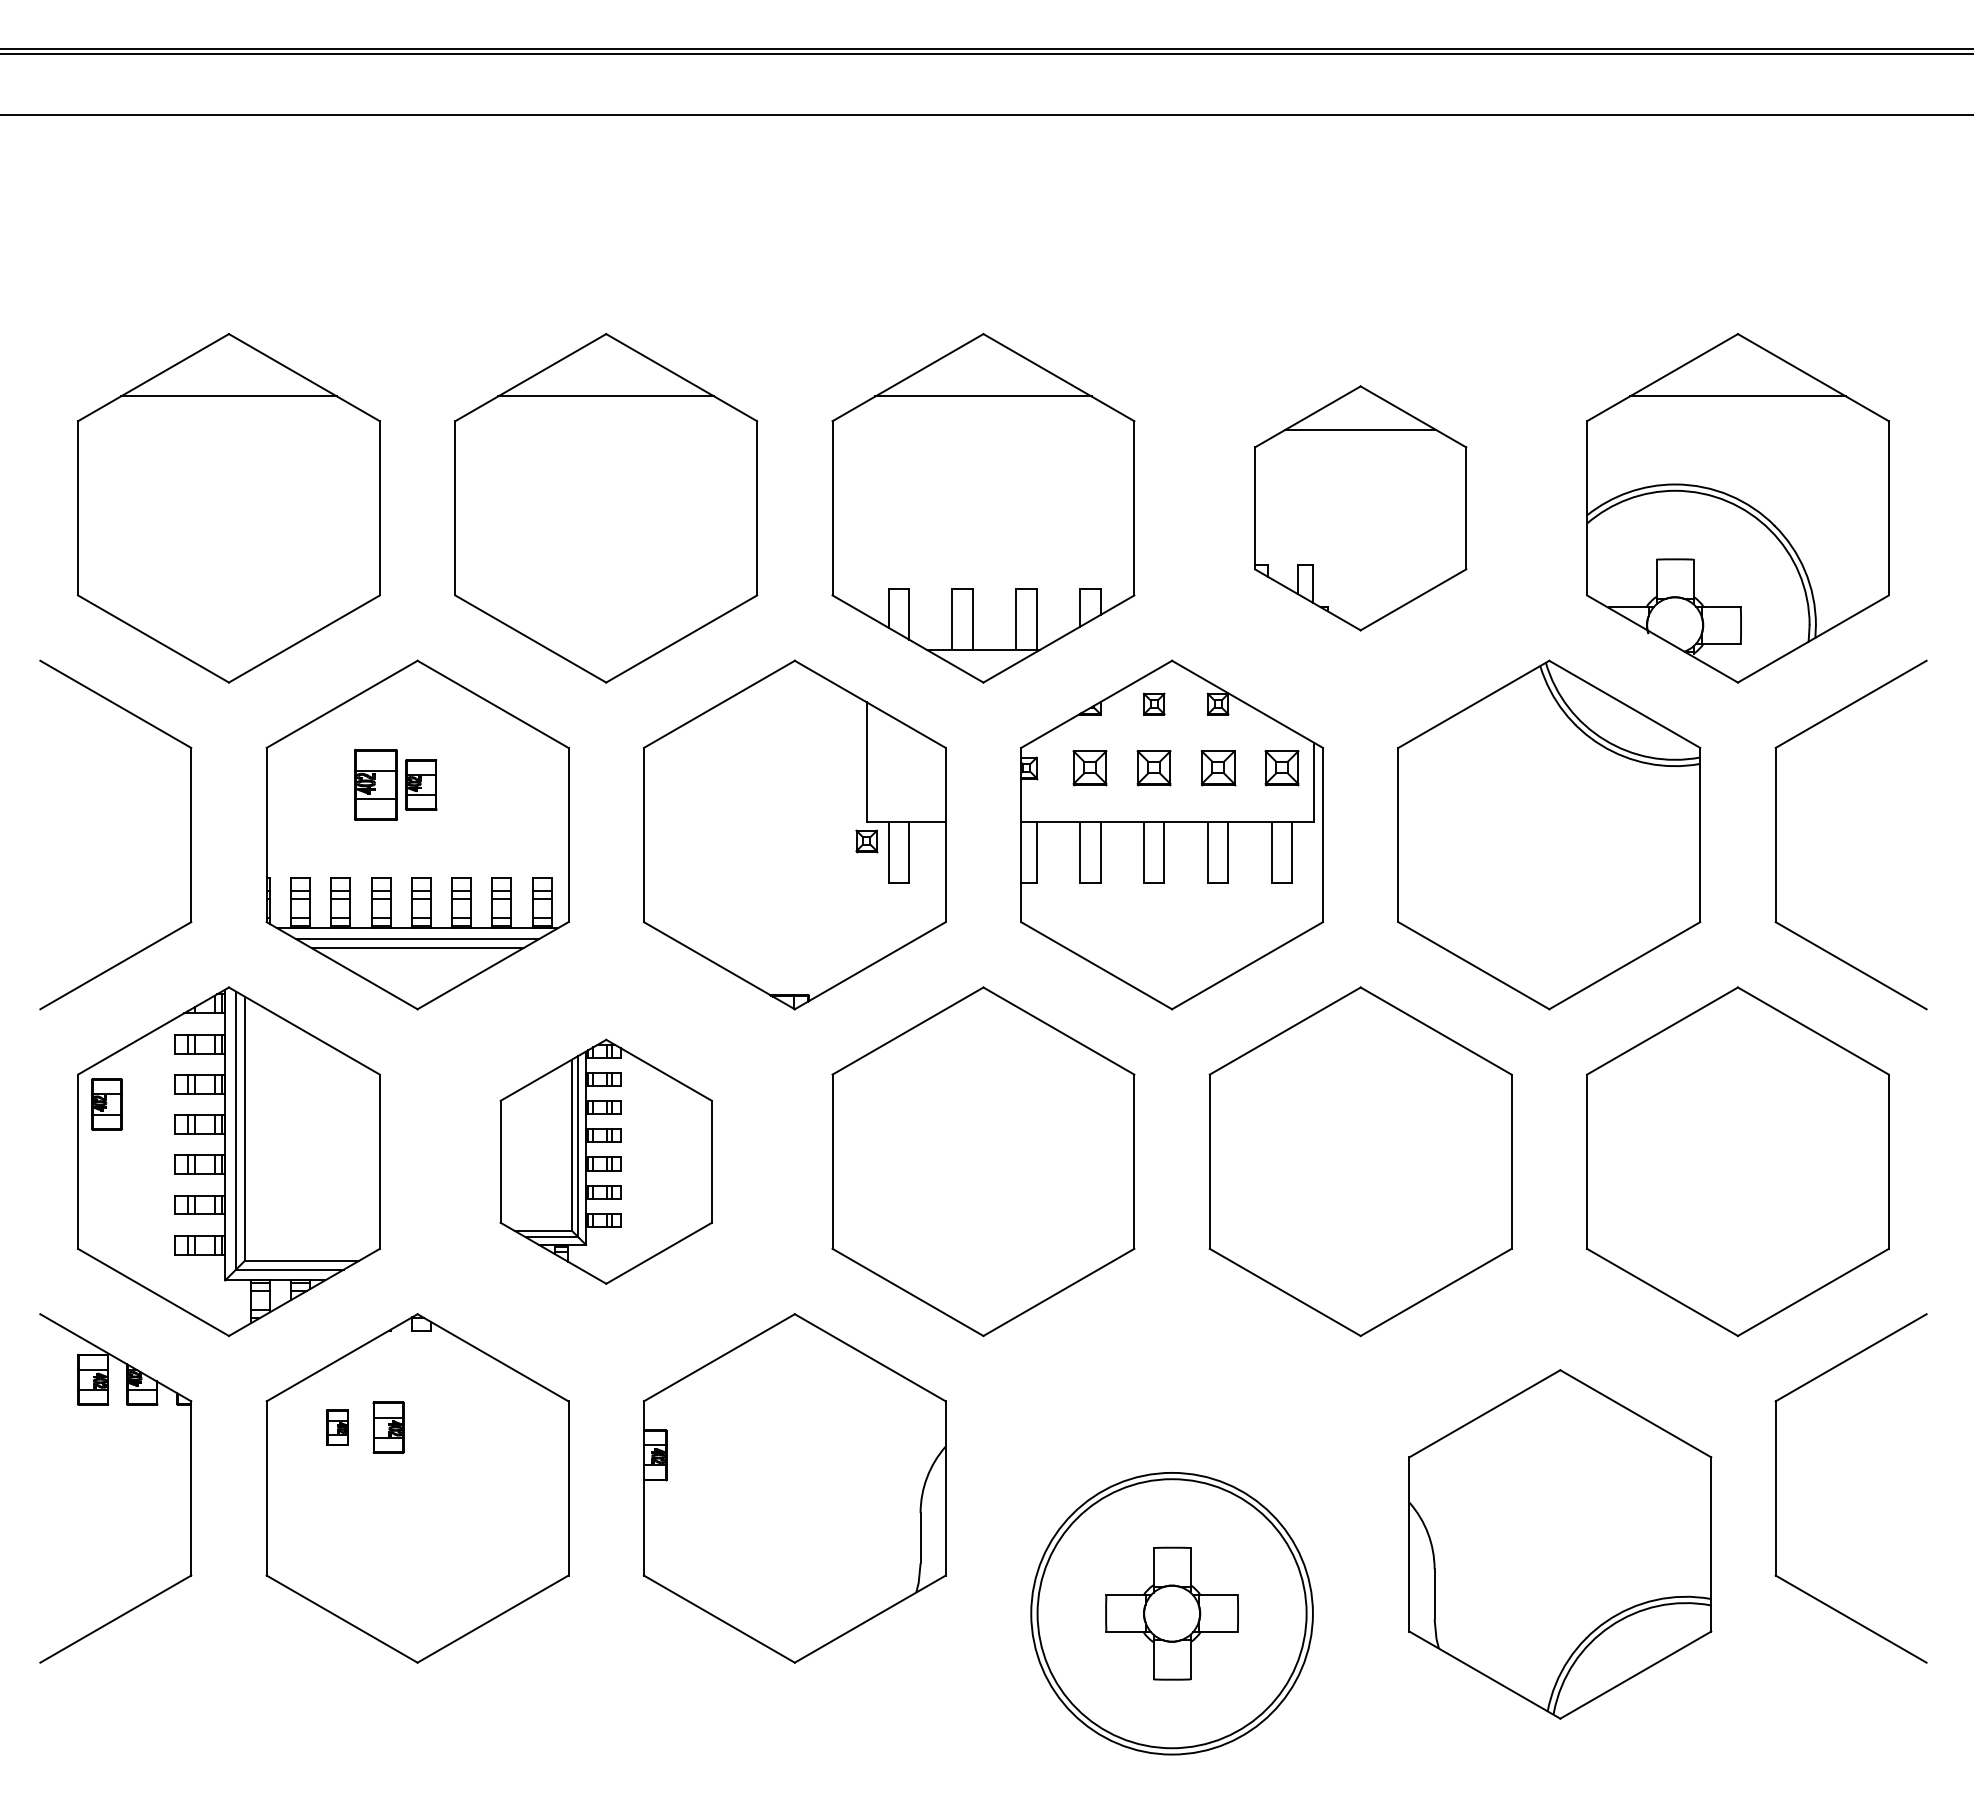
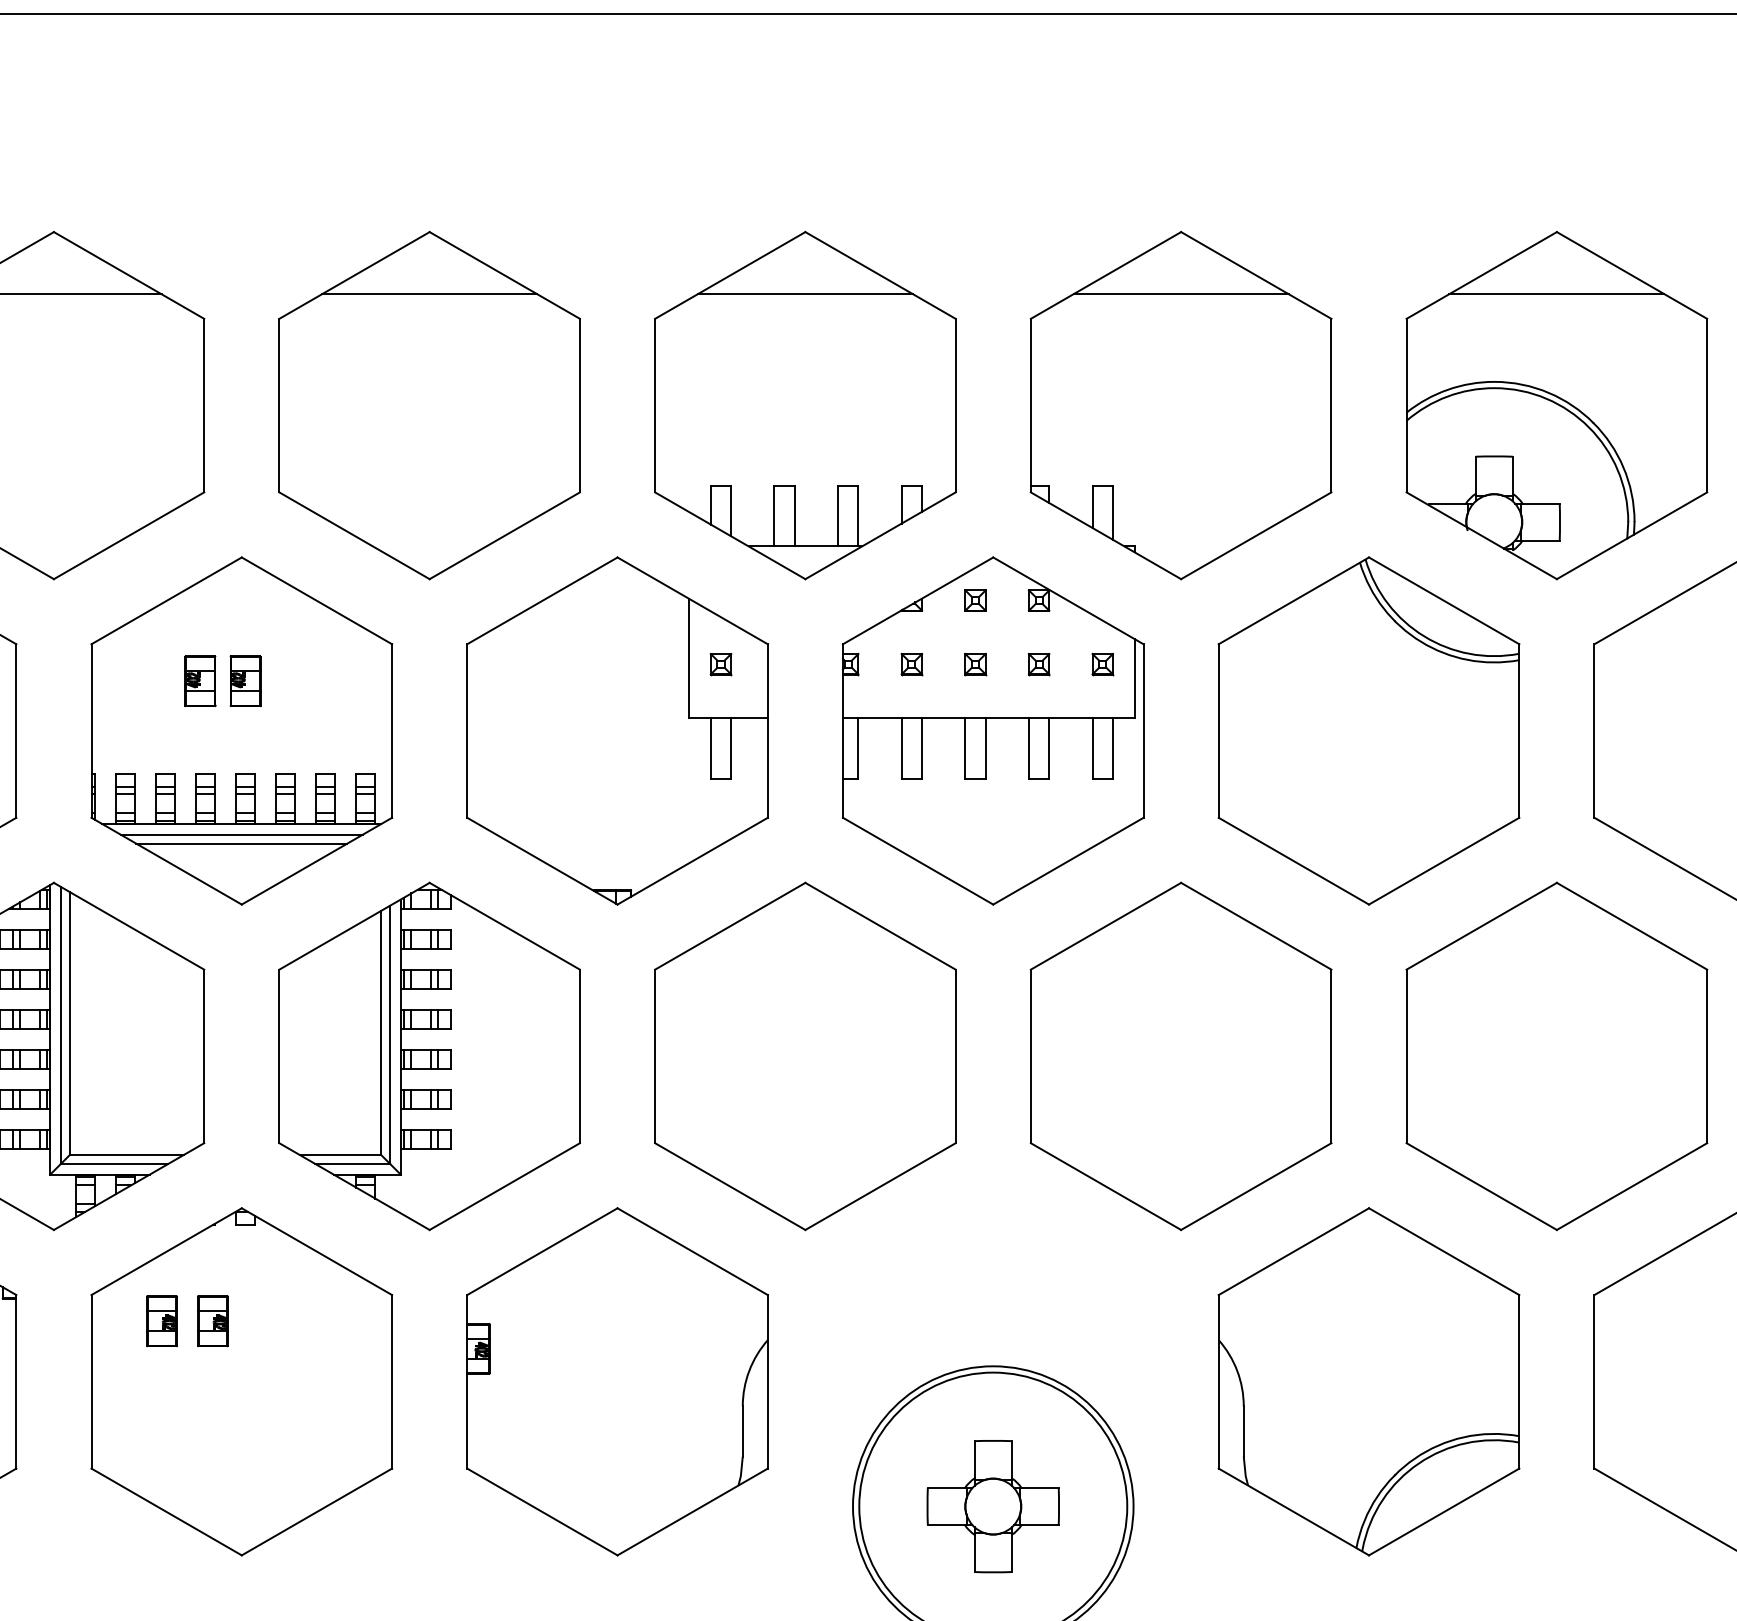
part: (1360, 508) -> (1180, 405), size x1.43
part: (1090, 768) -> (912, 664), size x0.62
part: (1154, 768) -> (975, 664), size x0.62
part: (1217, 768) -> (1038, 664), size x0.62
part: (1281, 768) -> (1102, 664), size x0.62
part: (376, 784) -> (200, 680), size x0.71
part: (866, 841) -> (720, 664), moved
part: (606, 1161) -> (429, 1056), size x1.43
part: (337, 1427) -> (162, 1321), size x1.43
part: (1560, 1544) -> (1369, 1381), moved

